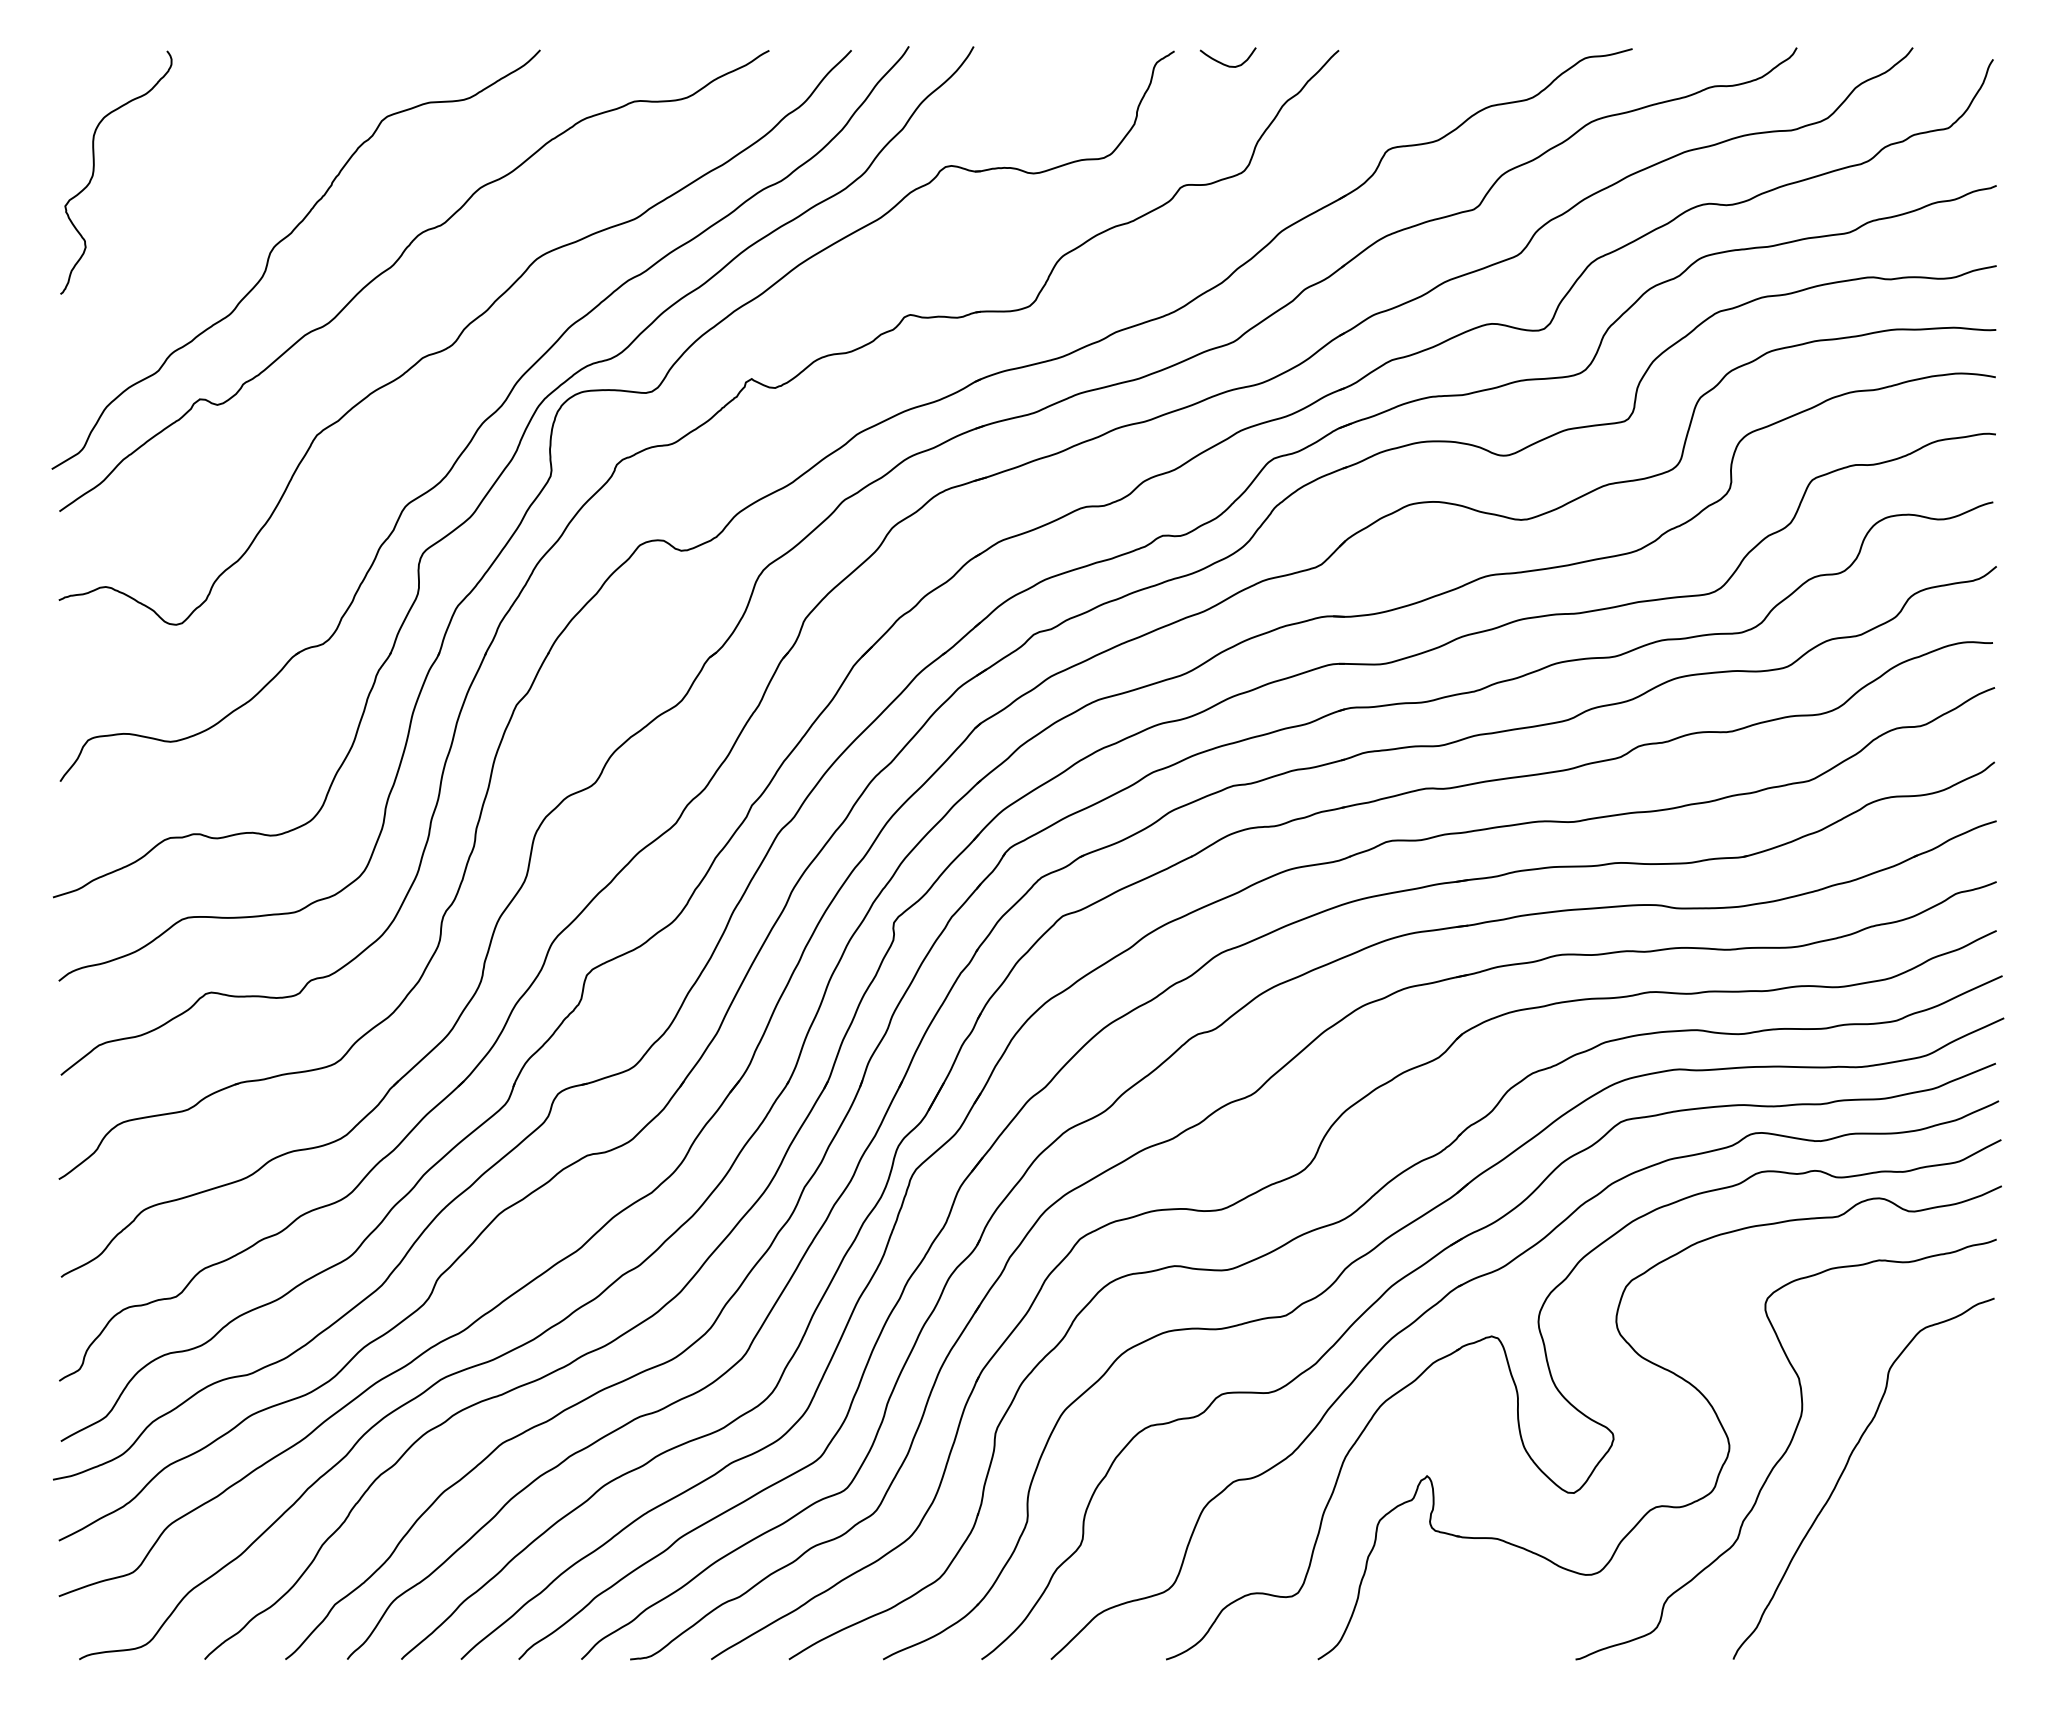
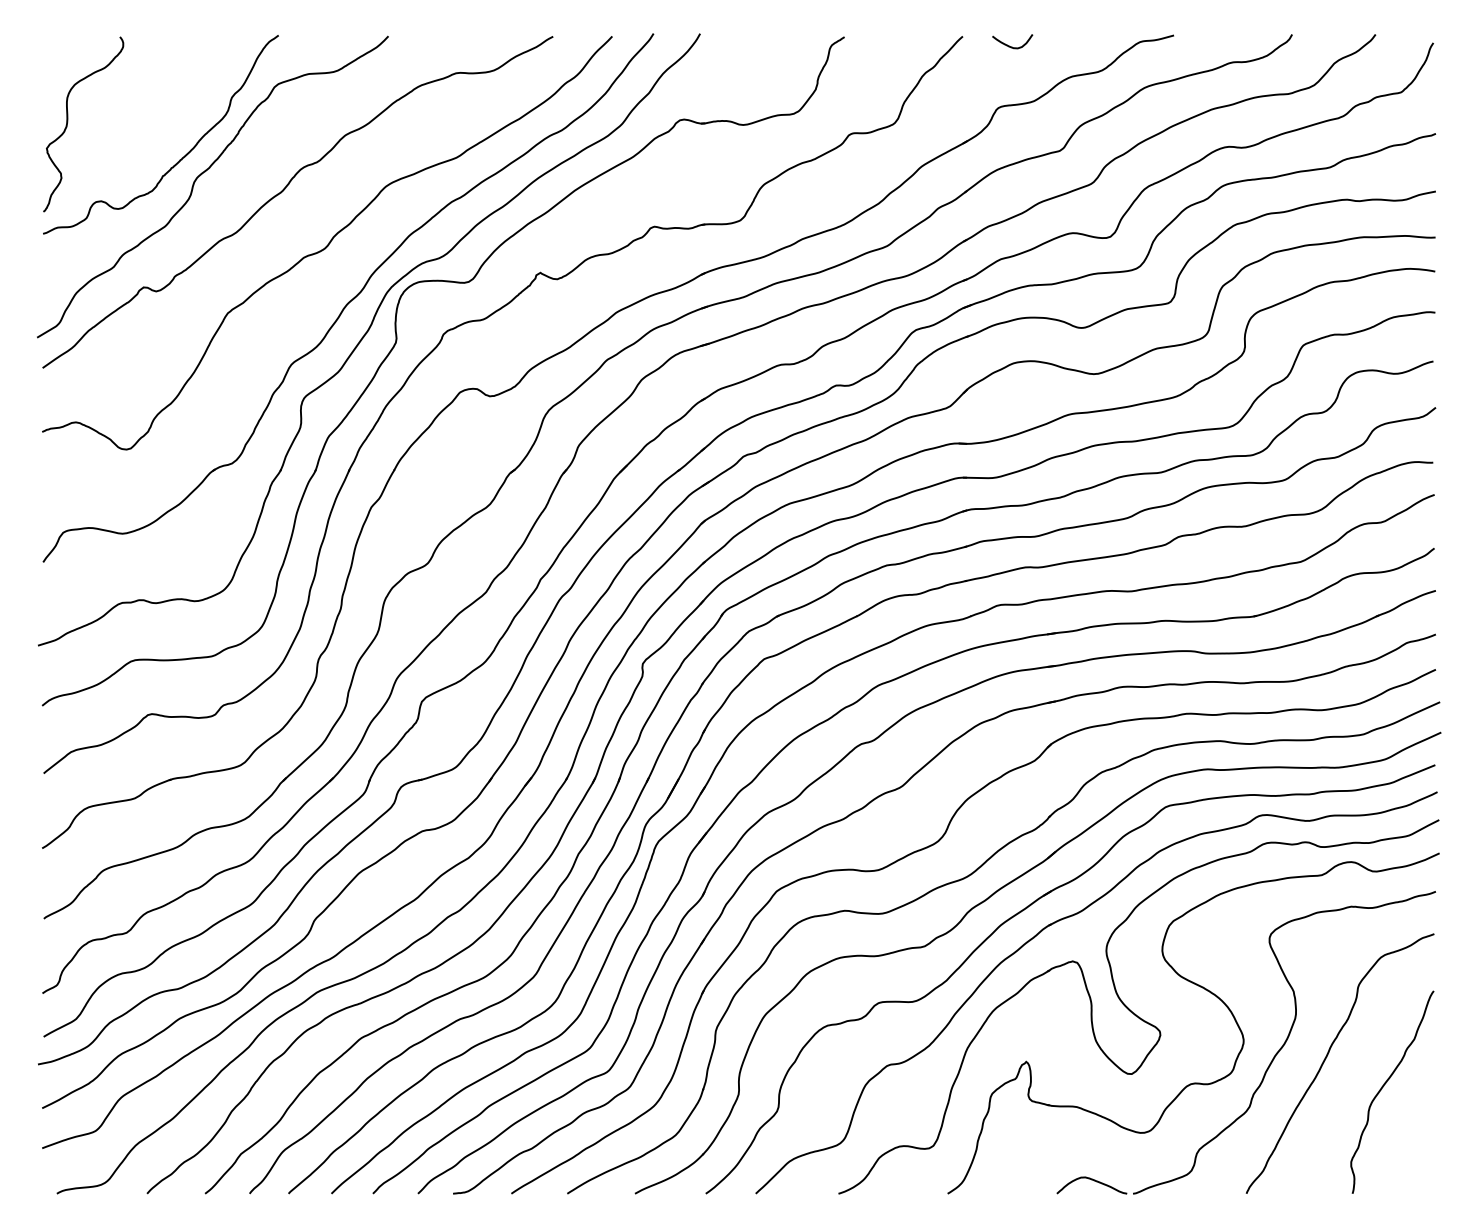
curve: (1224, 63) -> (1009, 45), moved
curve: (250, 221) -> (180, 159), added
curve: (1924, 1510) -> (1383, 1086), added
curve: (1522, 1642) -> (1094, 1181), added

